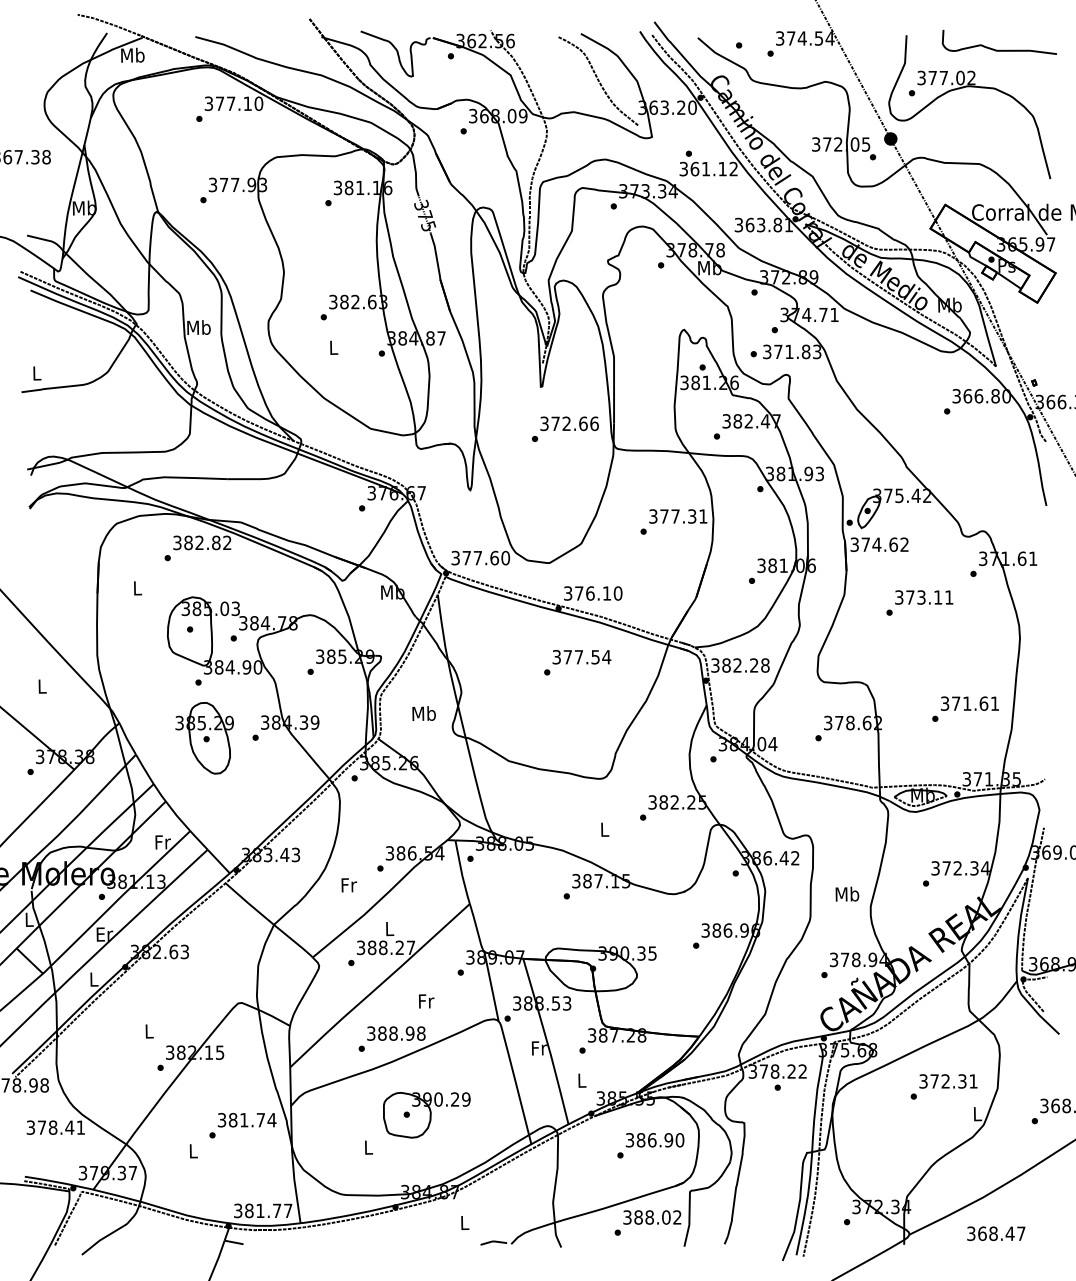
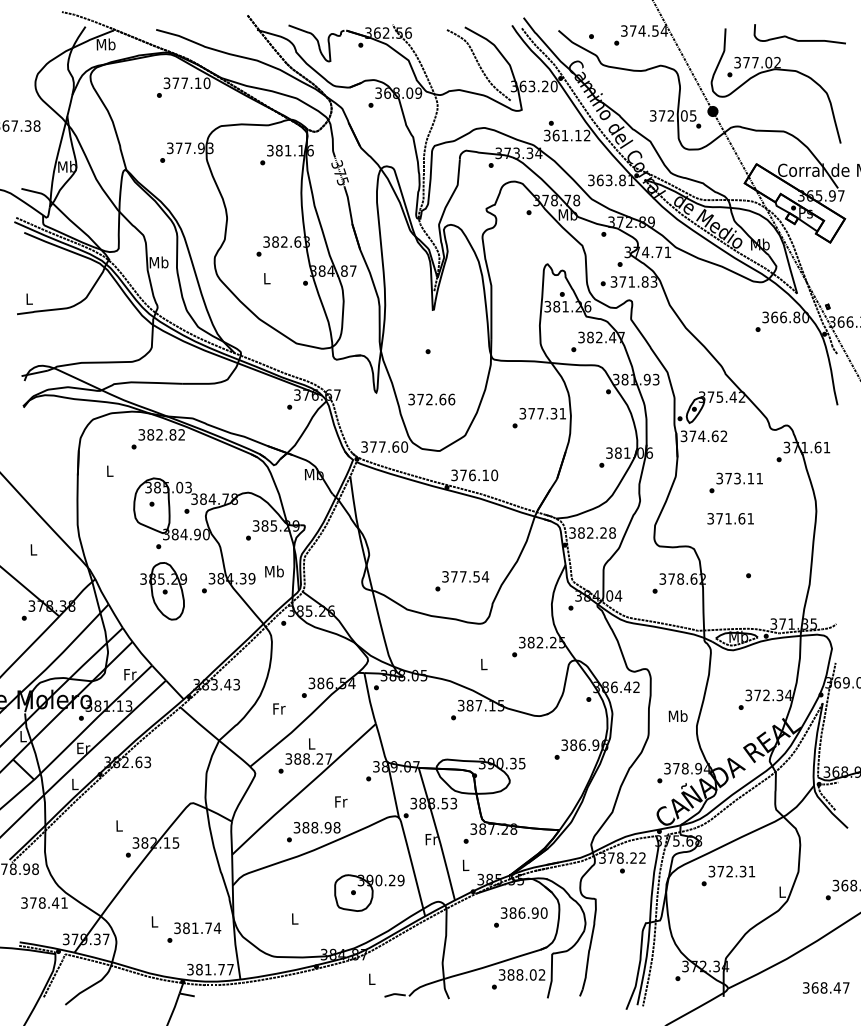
text: (569, 423) -> (431, 399), moved
text: (577, 662) -> (462, 581), moved
text: (969, 703) -> (730, 518), moved
text: (423, 713) -> (273, 571), moved
text: (943, 1086) -> (727, 875), moved
part: (426, 1115) -> (369, 893), moved
text: (242, 1125) -> (193, 932), moved
text: (996, 1233) -> (826, 987), moved

